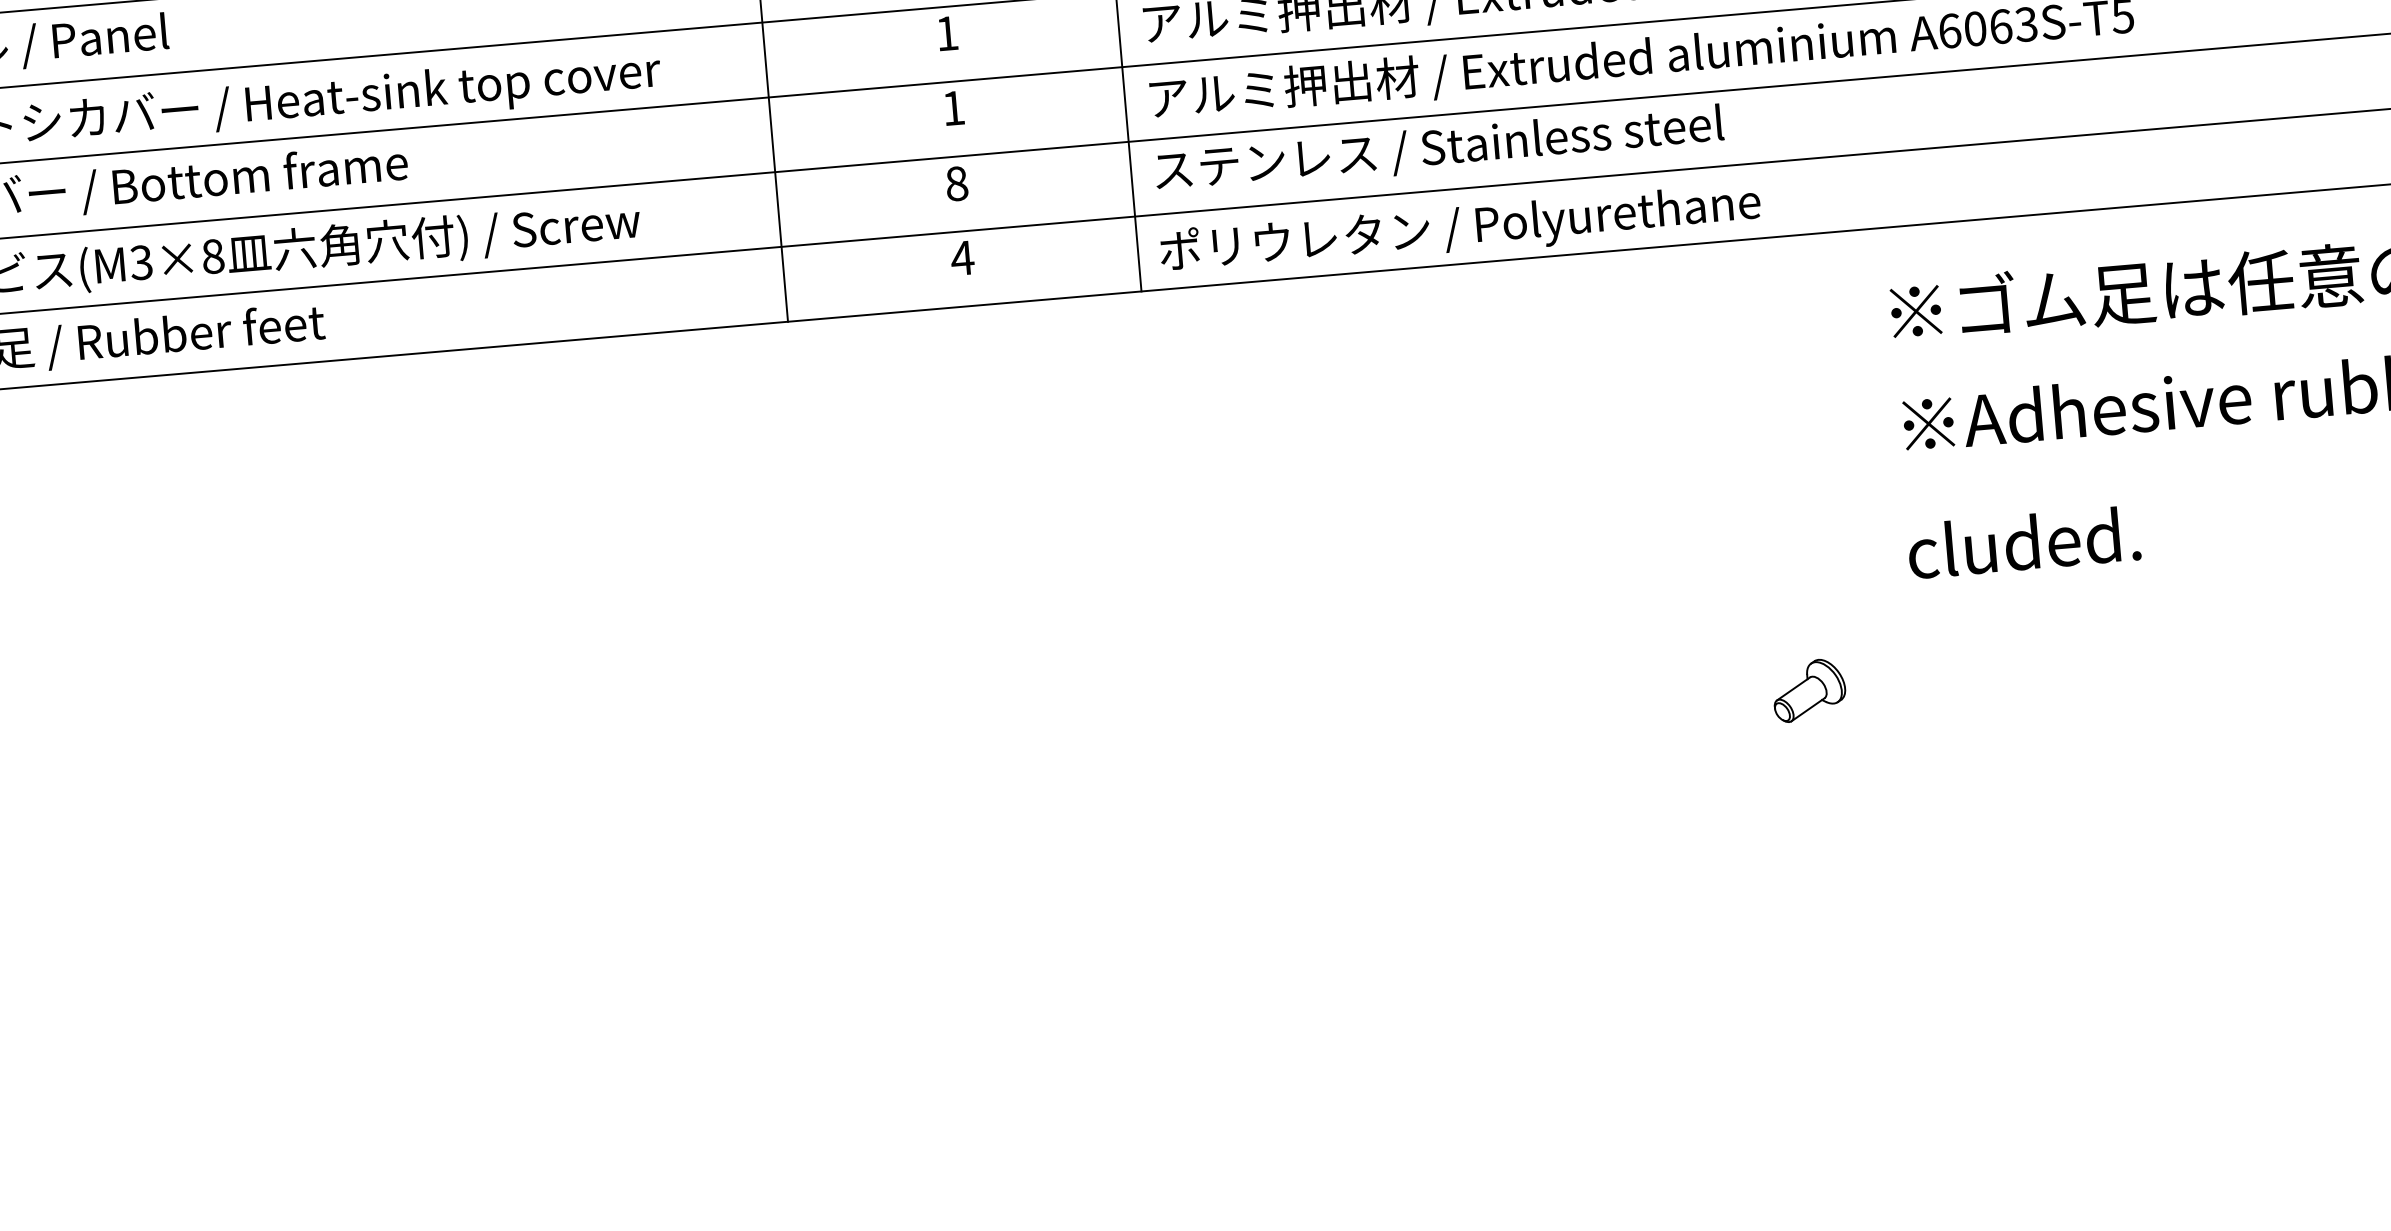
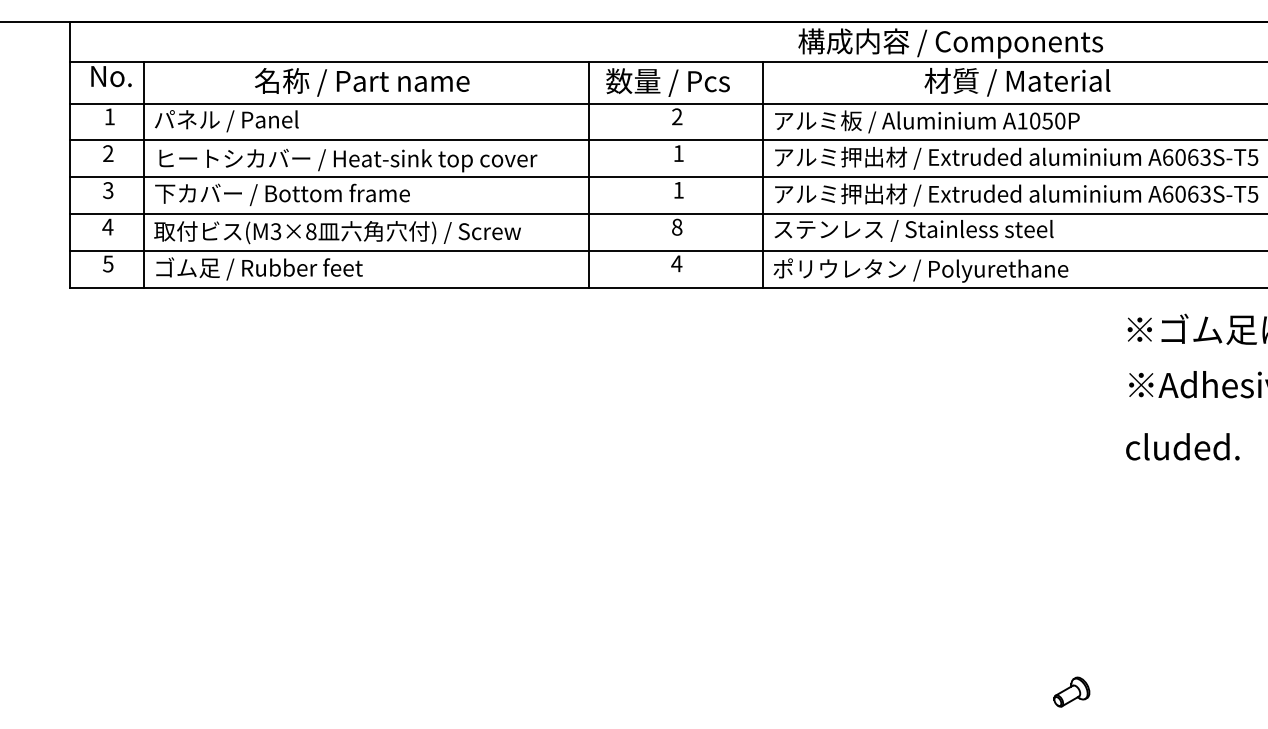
part: (1808, 689) -> (1071, 691), moved

